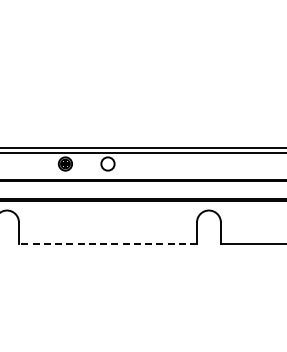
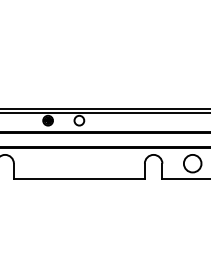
circle: (261, 222) -> (192, 163), added
line: (107, 243) -> (79, 179), dashed -> solid

